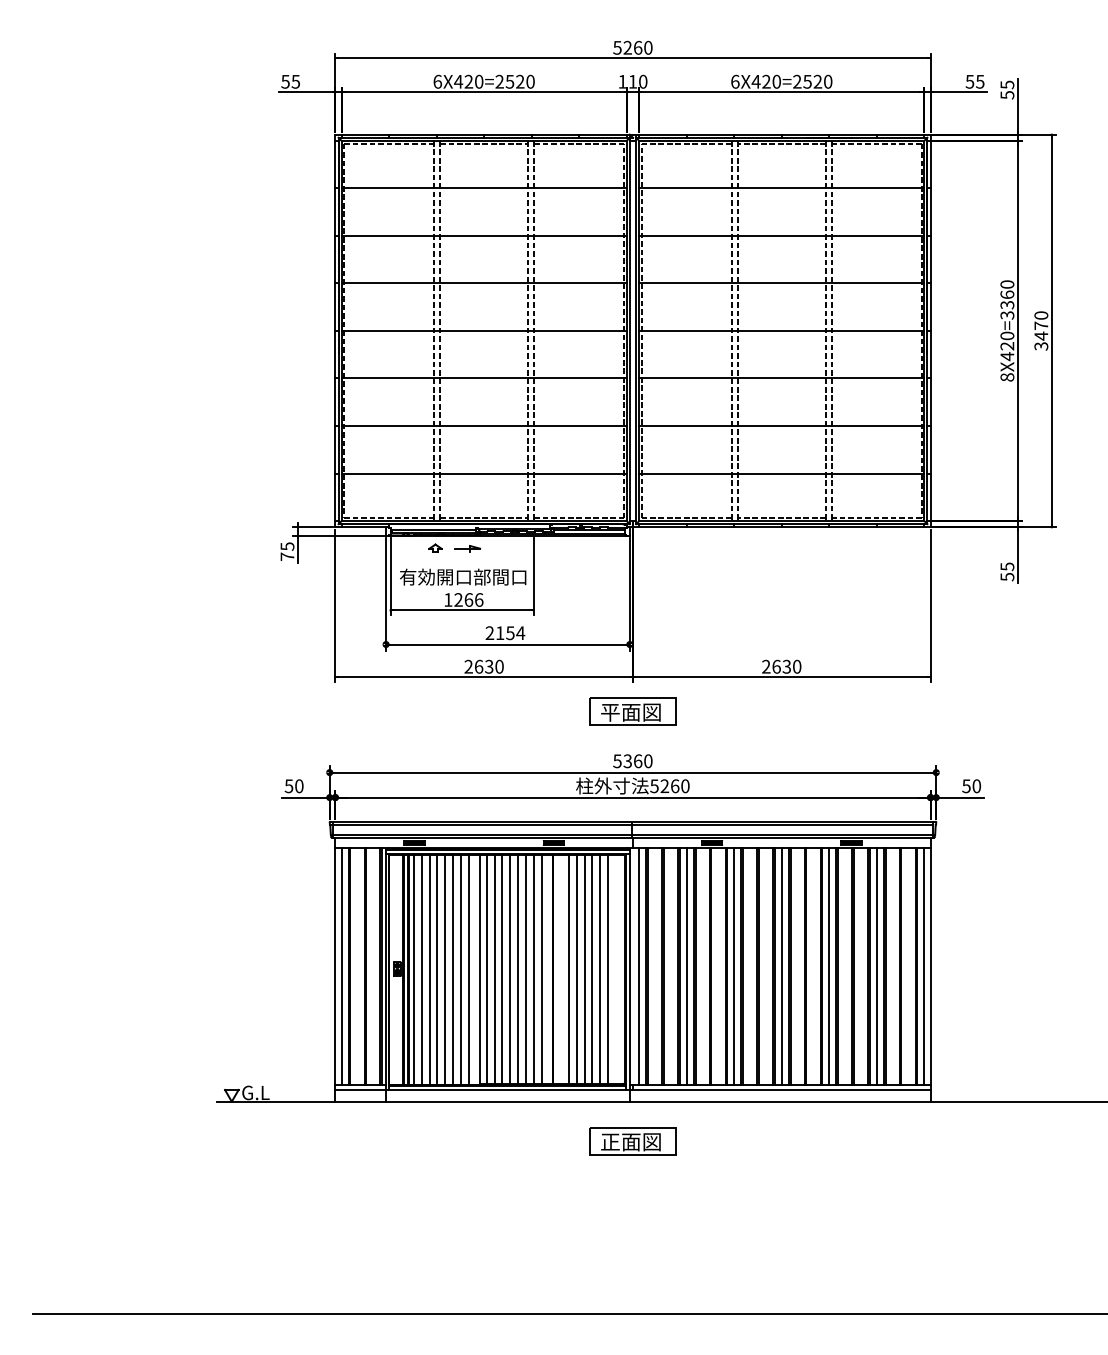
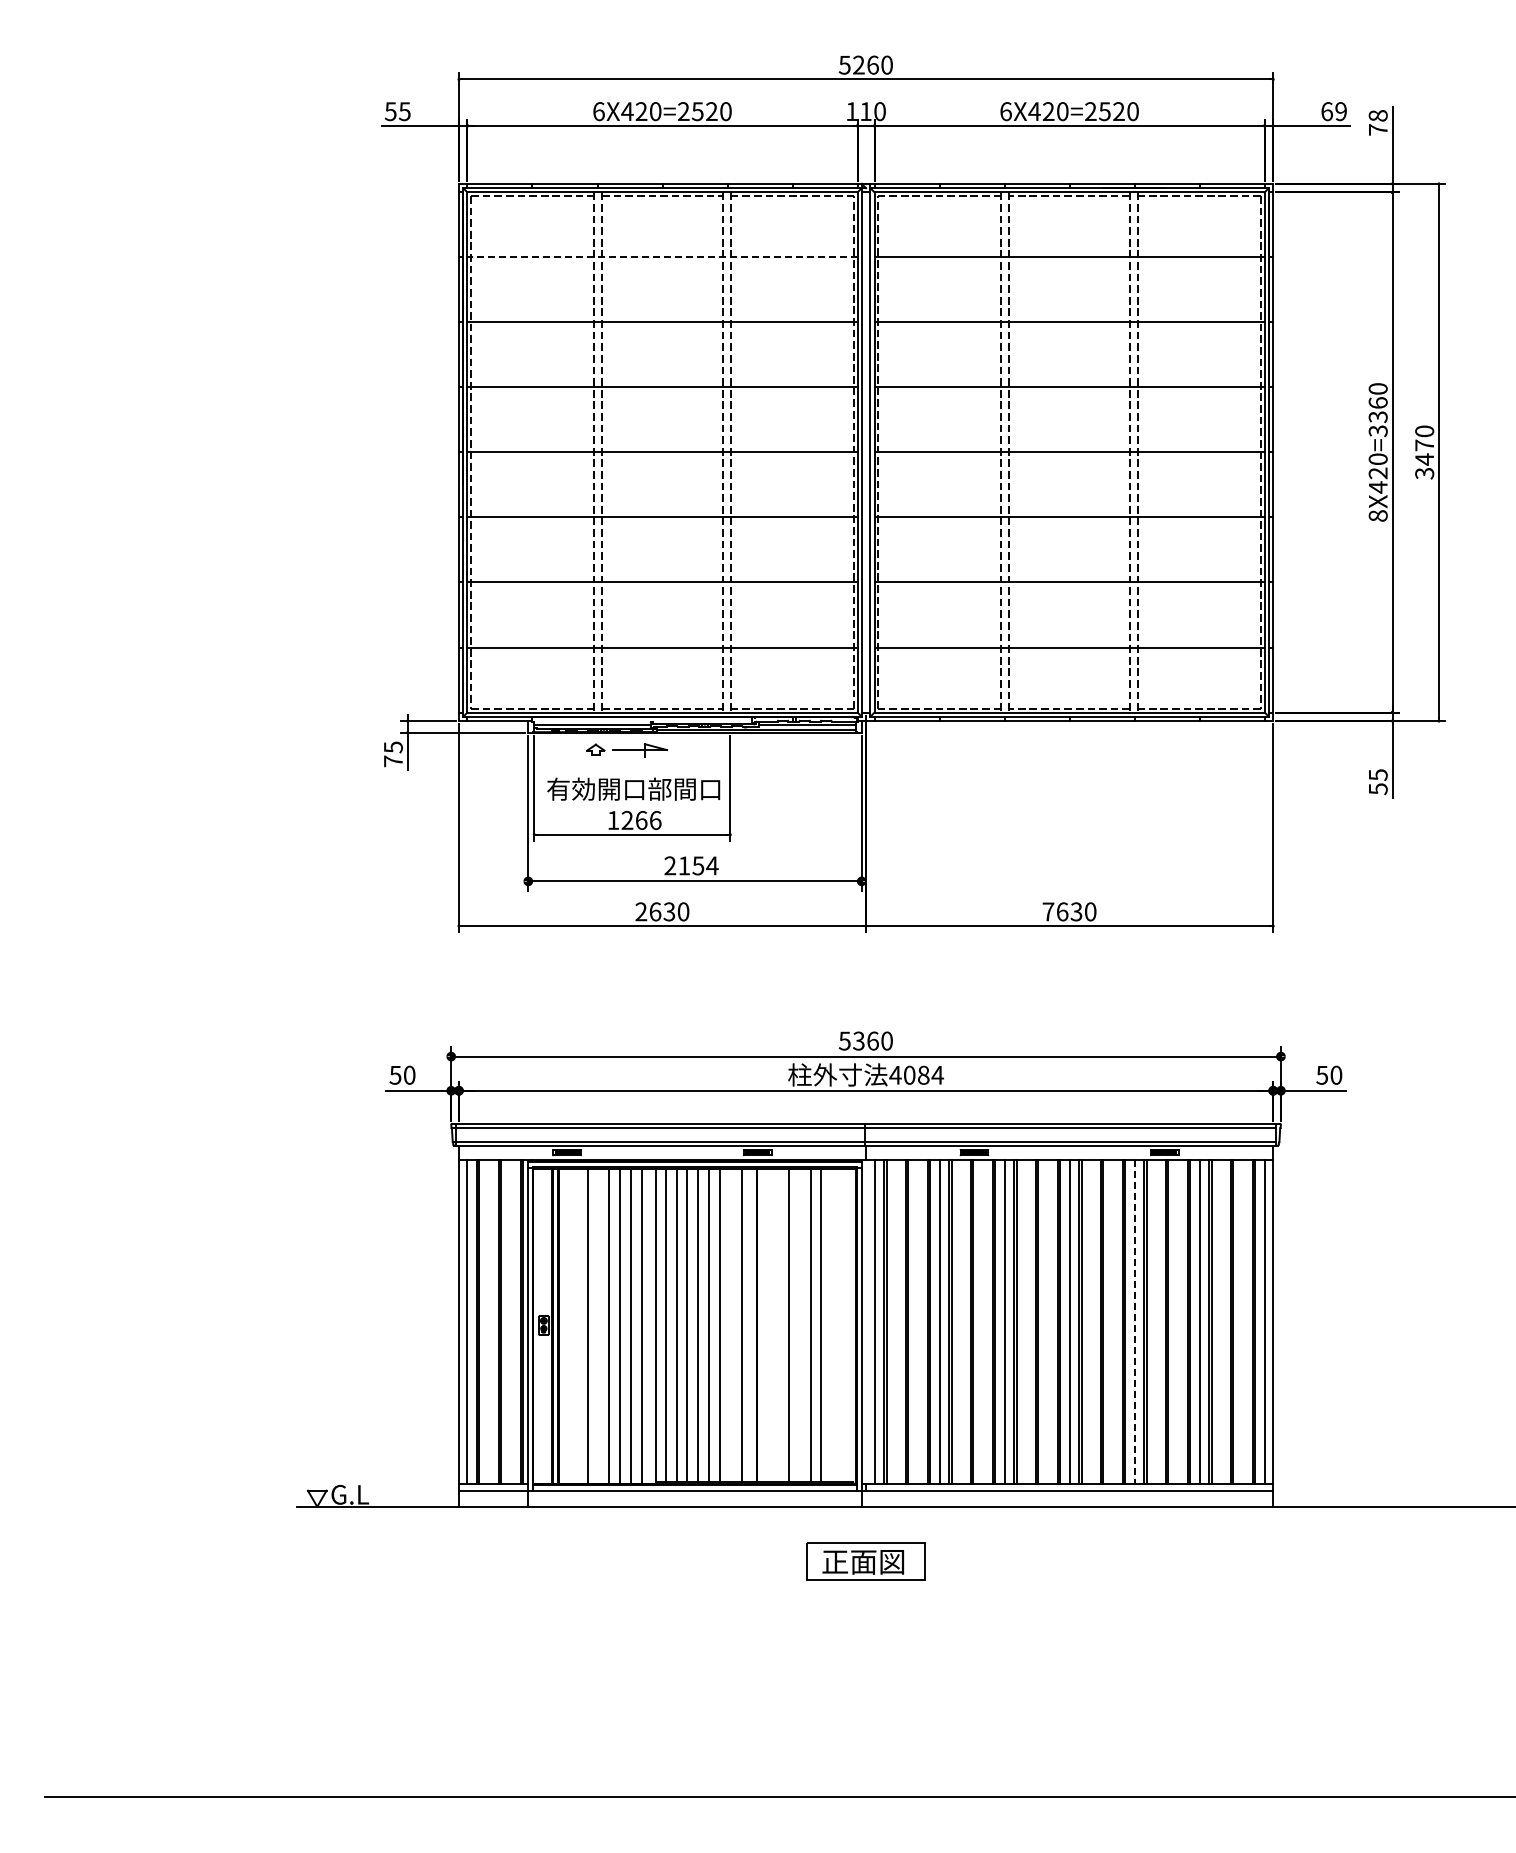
text: (974, 81) -> (1333, 111), 55 -> 69
text: (1006, 89) -> (1377, 122), 55 -> 78
line: (484, 188) -> (662, 257), solid -> dashed
part: (467, 548) -> (639, 750), size x1.6
text: (766, 666) -> (1048, 911), 2630 -> 7630
part: (632, 711) -> (865, 973), removed
text: (669, 785) -> (916, 1074), 5260 -> 4084
line: (829, 966) -> (1134, 1321), solid -> dashed
line: (414, 969) -> (566, 1325), removed
line: (421, 969) -> (576, 1325), removed
line: (437, 969) -> (598, 1325), removed
line: (533, 969) -> (730, 1325), removed
line: (568, 969) -> (778, 1325), removed
line: (584, 969) -> (799, 1325), removed
line: (608, 969) -> (832, 1325), removed

